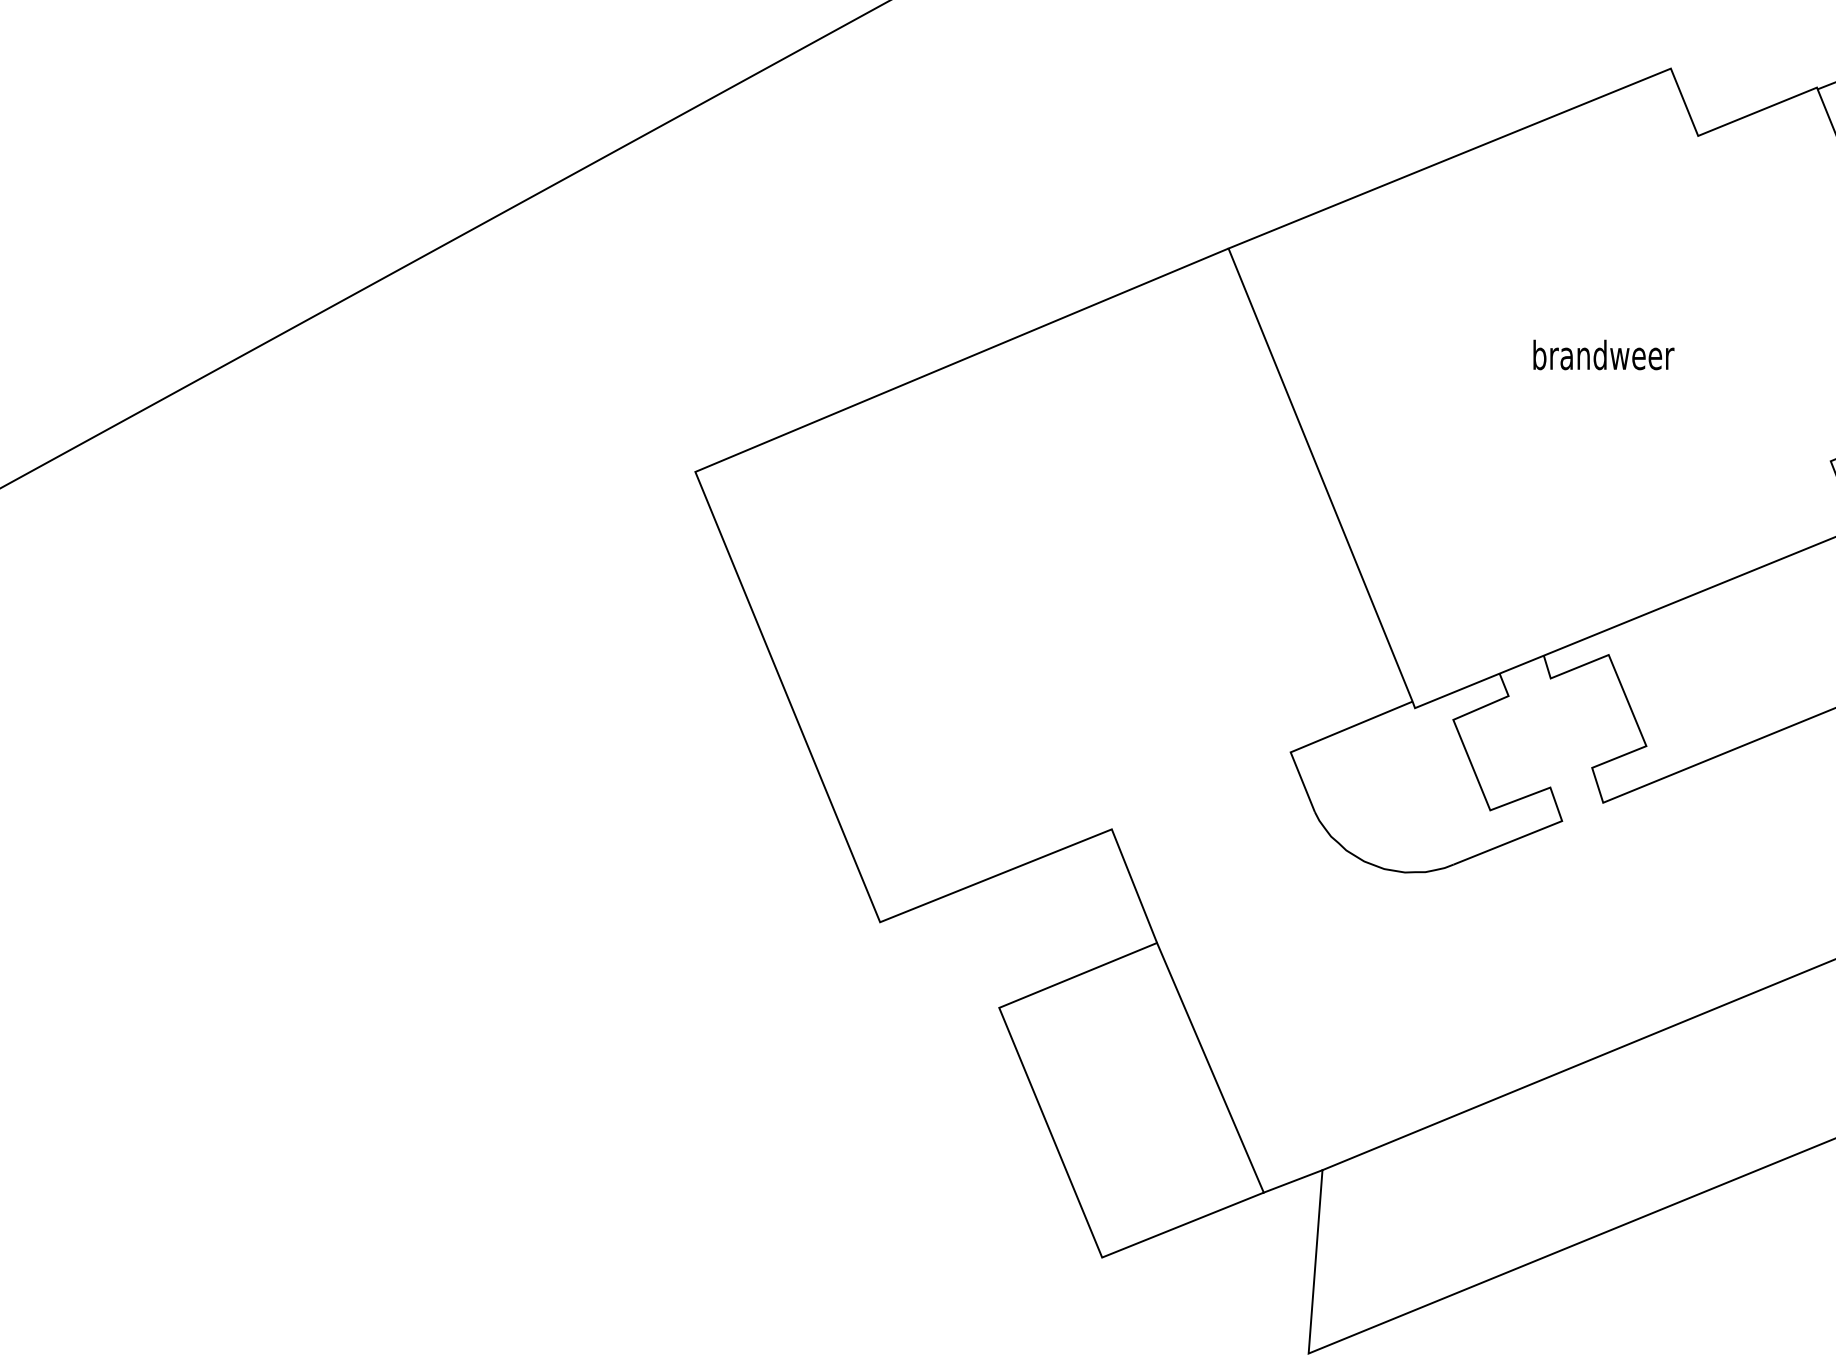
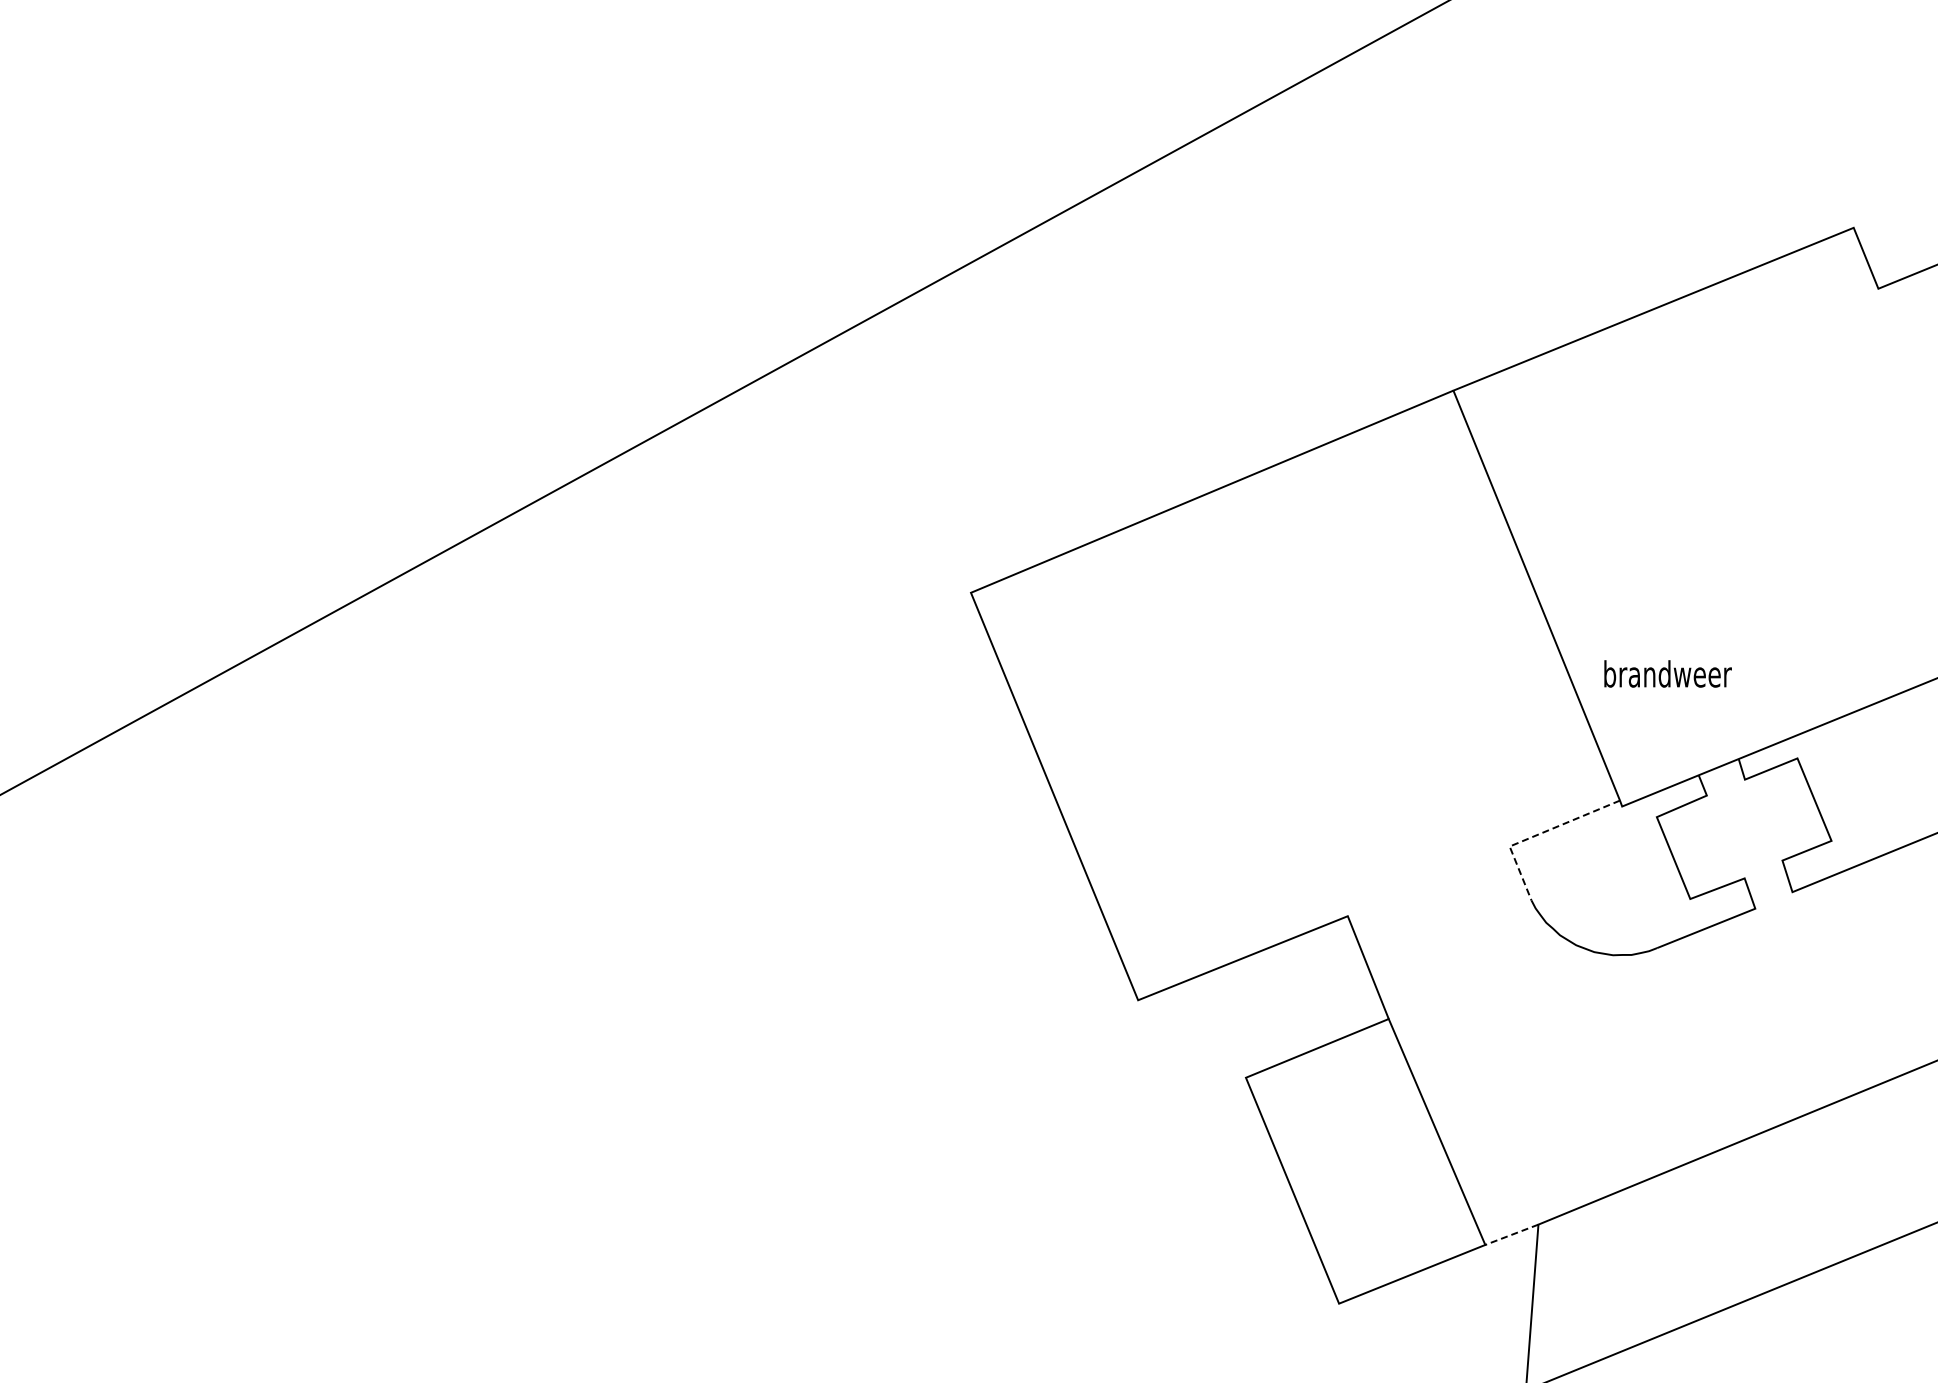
text: (1603, 354) -> (1667, 673), moved
line: (1321, 740) -> (1537, 835), solid -> dashed
line: (1292, 1181) -> (1511, 1234), solid -> dashed

